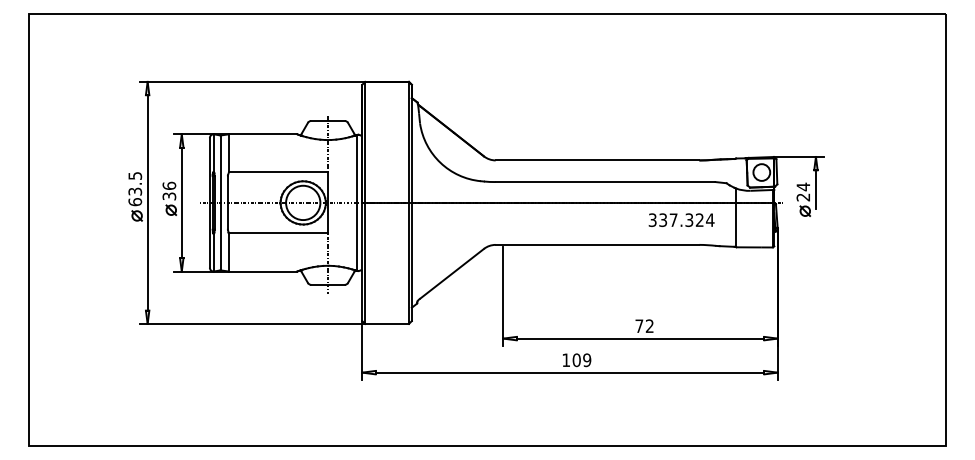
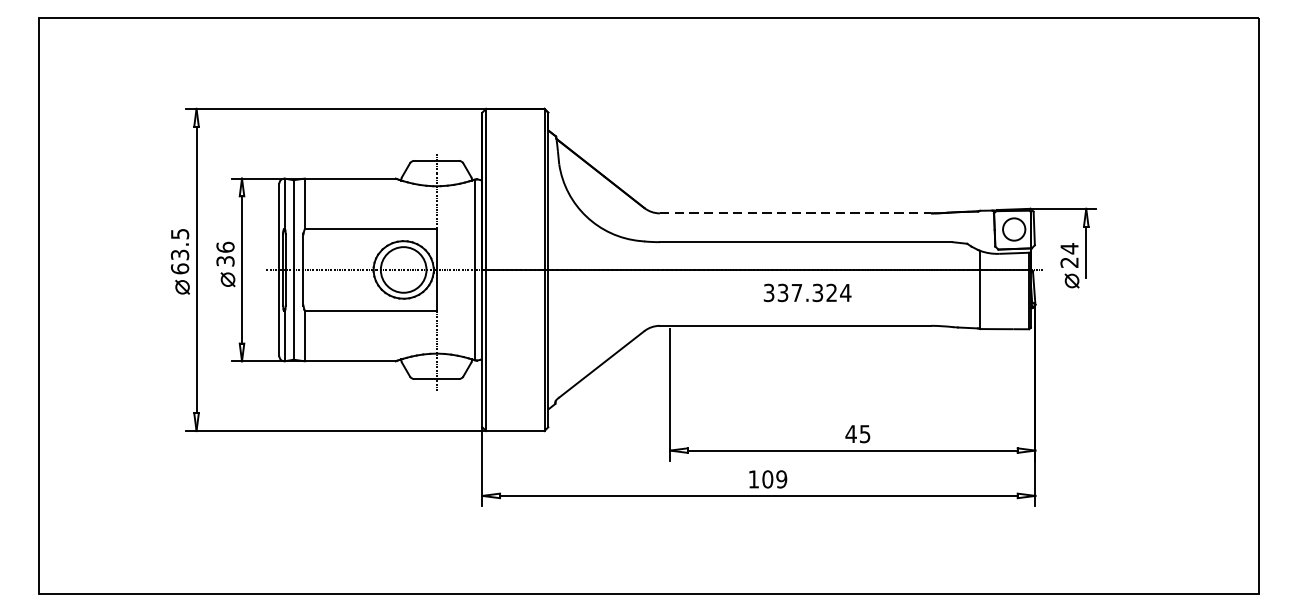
line: (597, 160) -> (795, 213), solid -> dashed
text: (681, 219) -> (807, 292), moved
text: (644, 326) -> (858, 434), 72 -> 45

